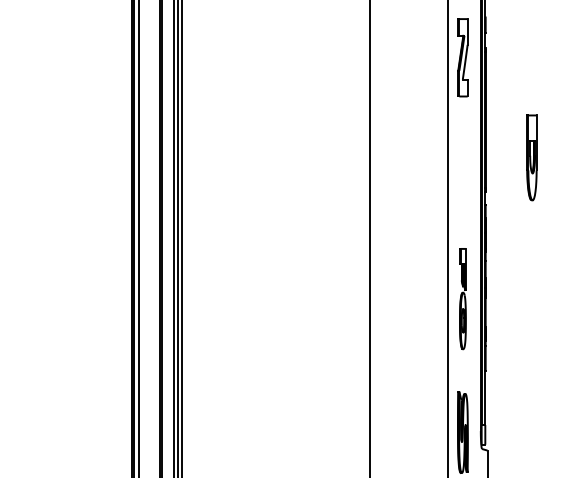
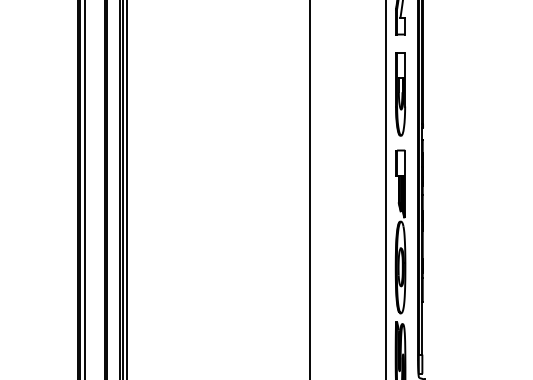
part: (531, 157) -> (400, 93), moved
part: (462, 298) -> (400, 231), size x1.67

